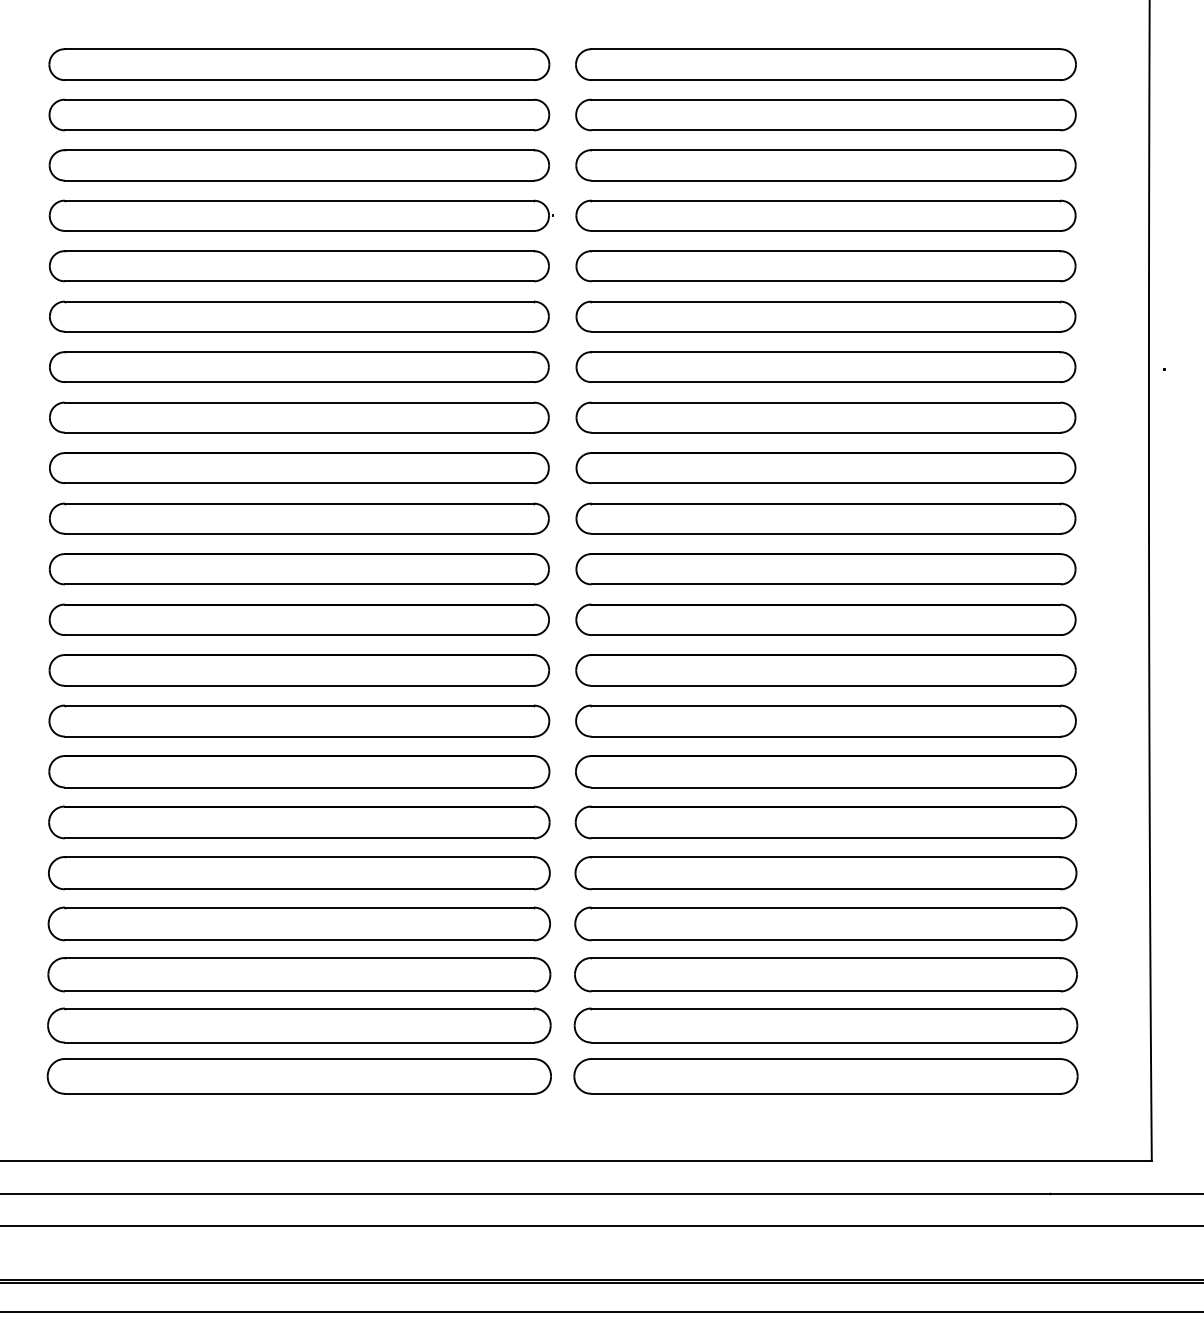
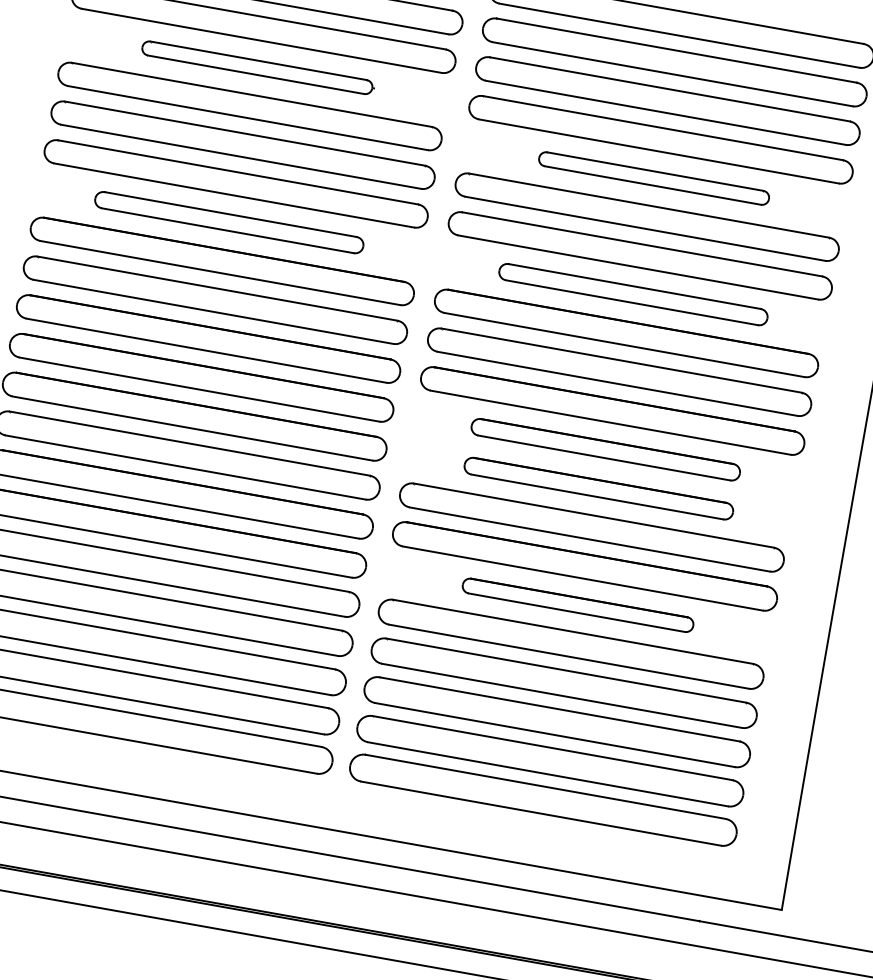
part: (300, 215) -> (257, 67), size x0.6
part: (825, 266) -> (653, 178), size x0.6
part: (299, 417) -> (229, 222), size x0.7
part: (825, 417) -> (633, 294), size x0.7
part: (825, 619) -> (605, 449), size x0.7
part: (825, 670) -> (598, 488), size x0.7
part: (825, 822) -> (577, 605), size x0.6

